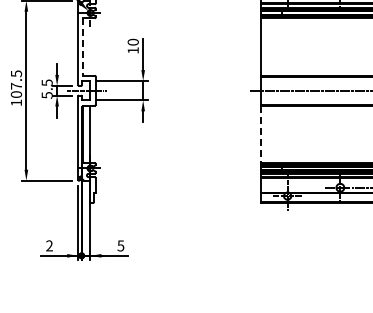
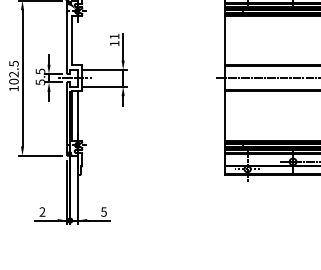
text: (132, 41) -> (113, 35), 10 -> 11
line: (83, 47) -> (71, 41), dashed -> solid
text: (15, 85) -> (13, 73), 107.5 -> 102.5
line: (261, 134) -> (225, 116), dashed -> solid

